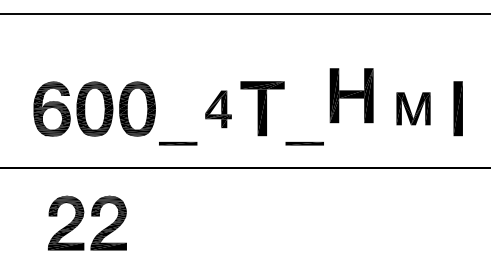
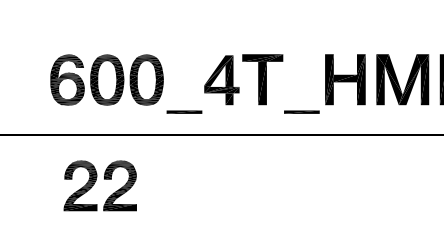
part: (351, 95) -> (345, 79), moved
part: (413, 108) -> (402, 79), size x1.67
part: (218, 109) -> (221, 80), size x1.43

